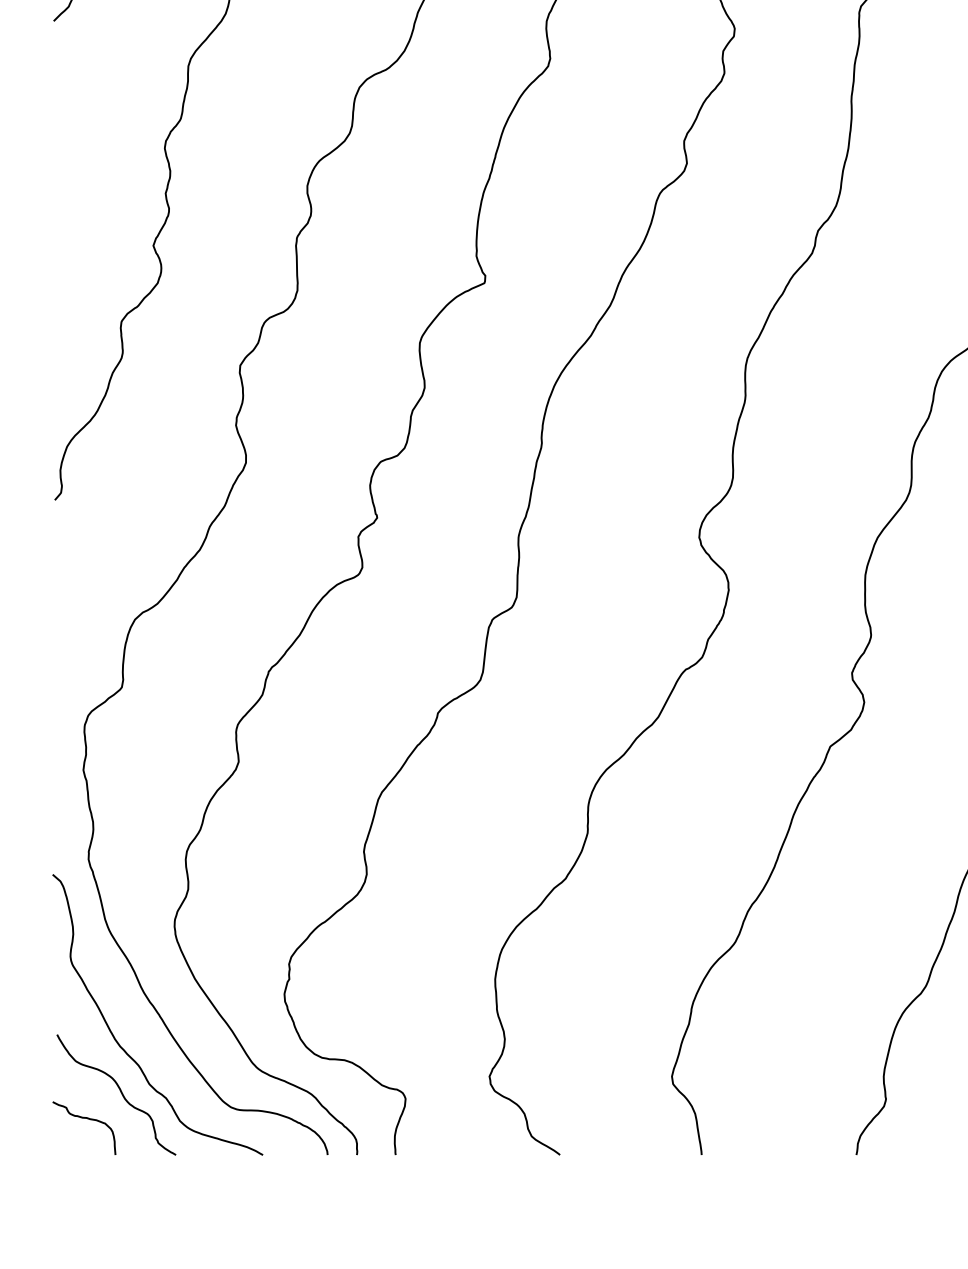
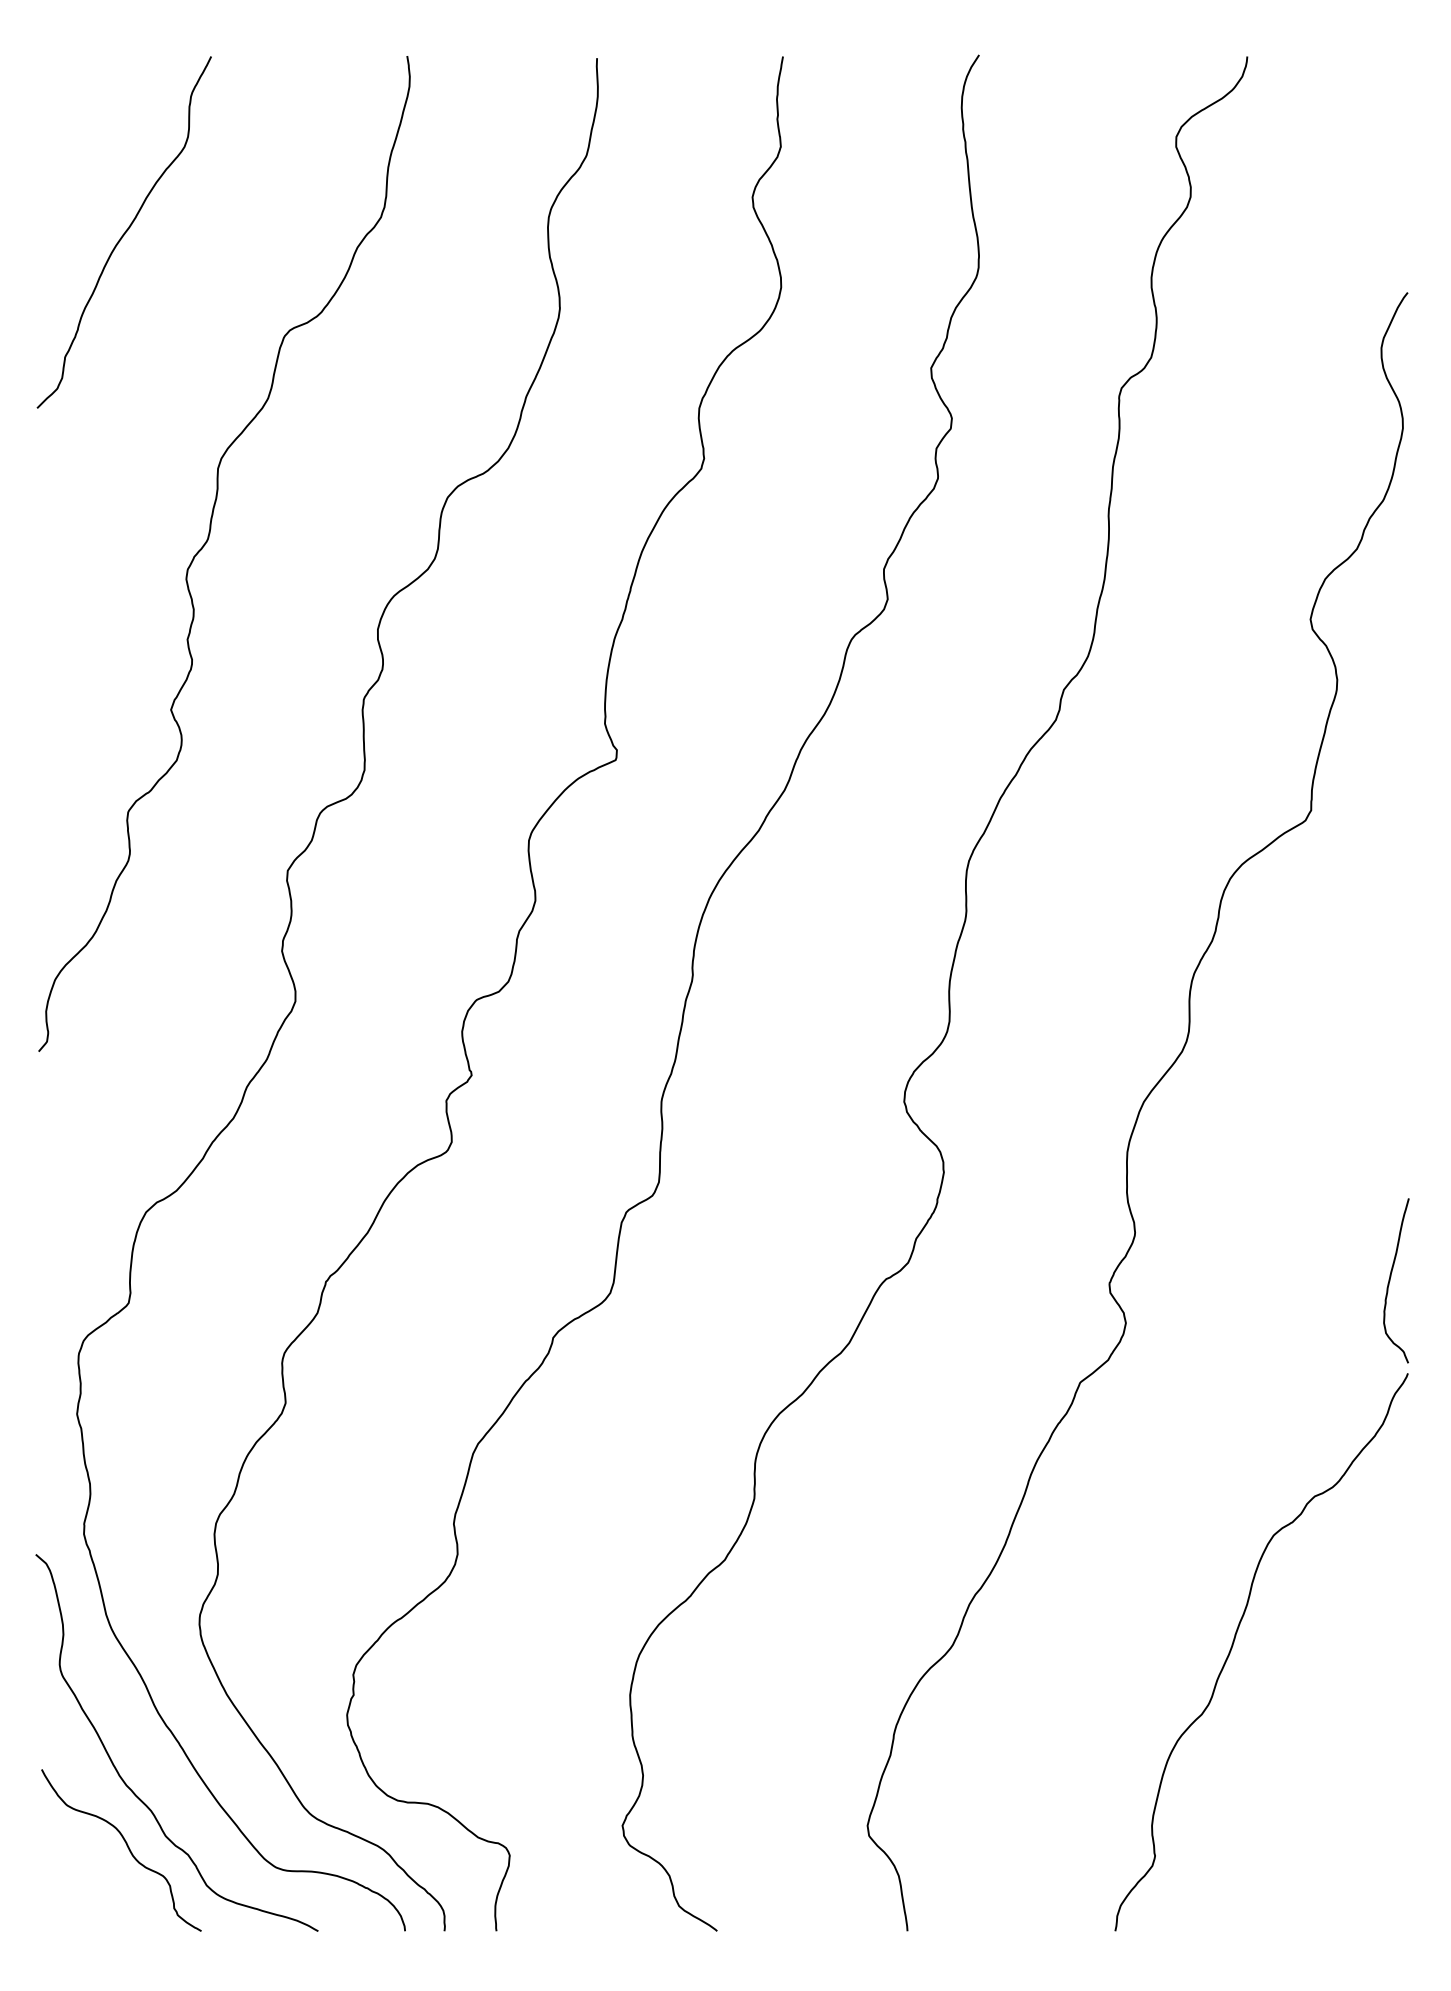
curve: (83, 1118) -> (77, 1882), removed

